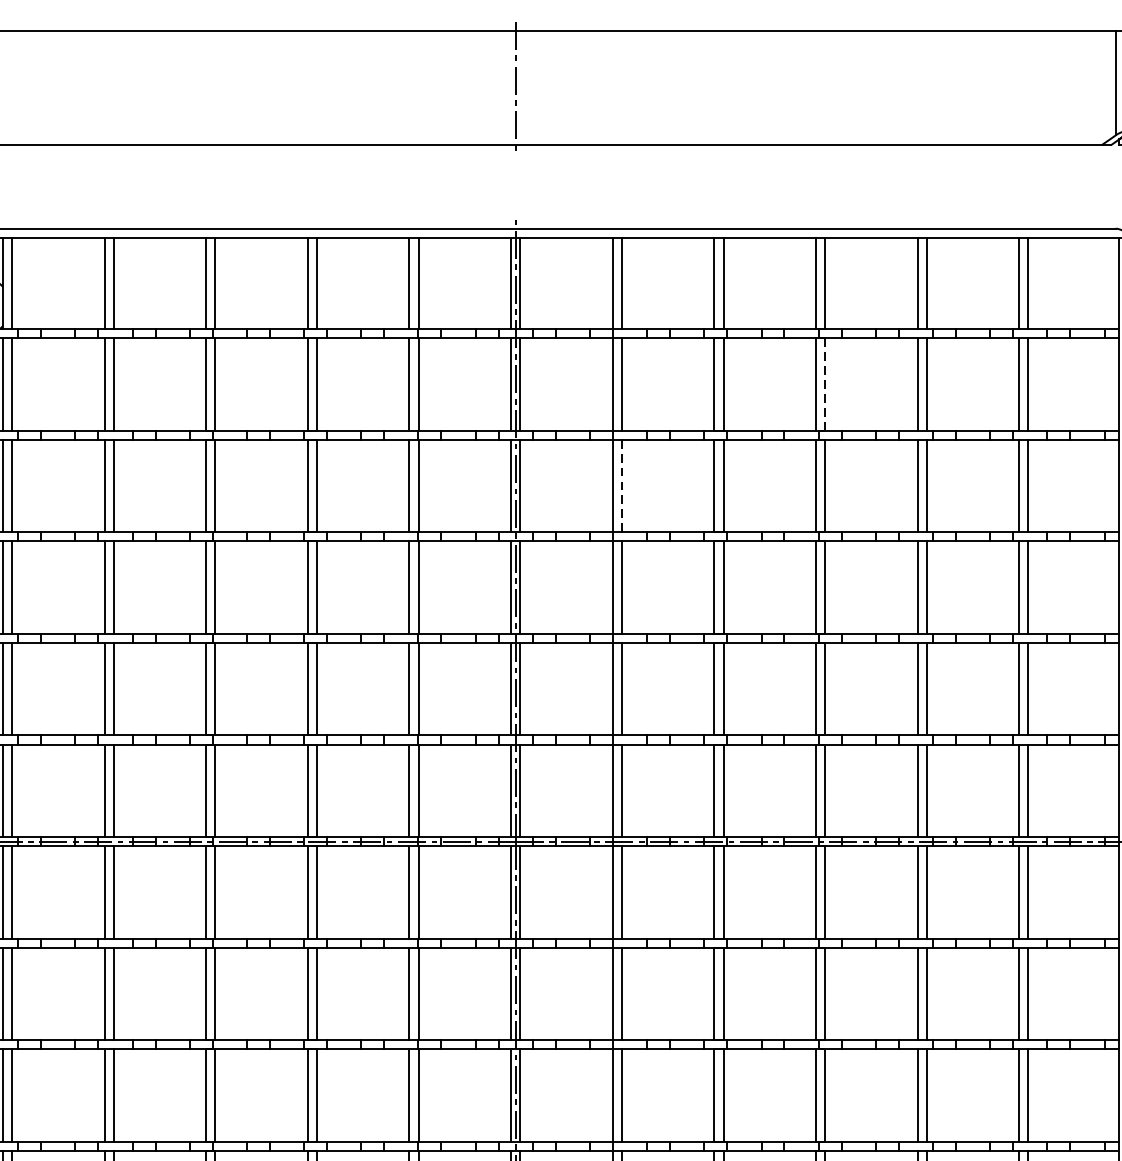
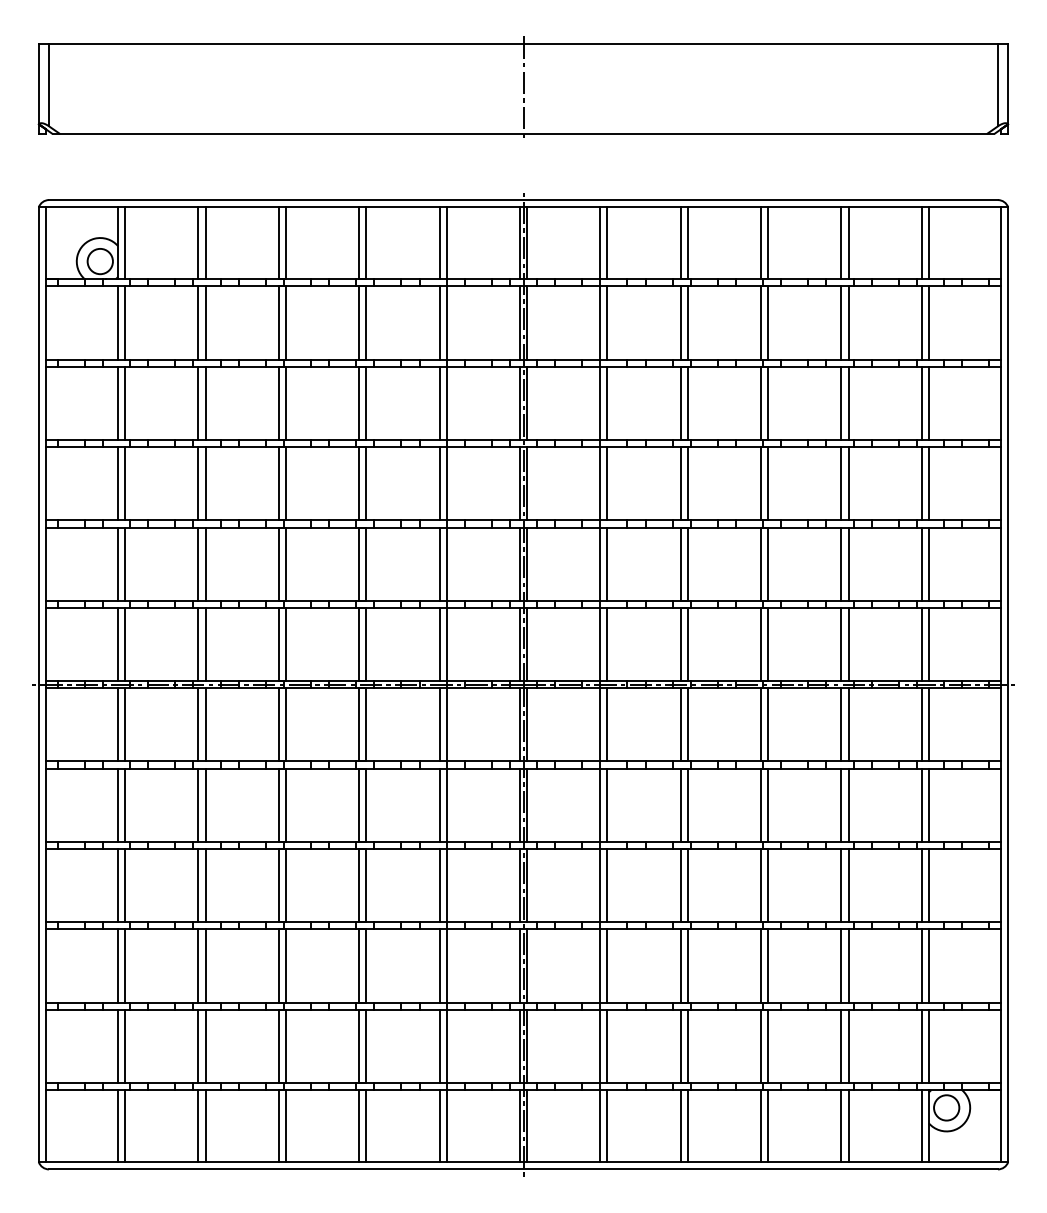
line: (825, 384) -> (768, 323), dashed -> solid
line: (621, 485) -> (607, 403), dashed -> solid

